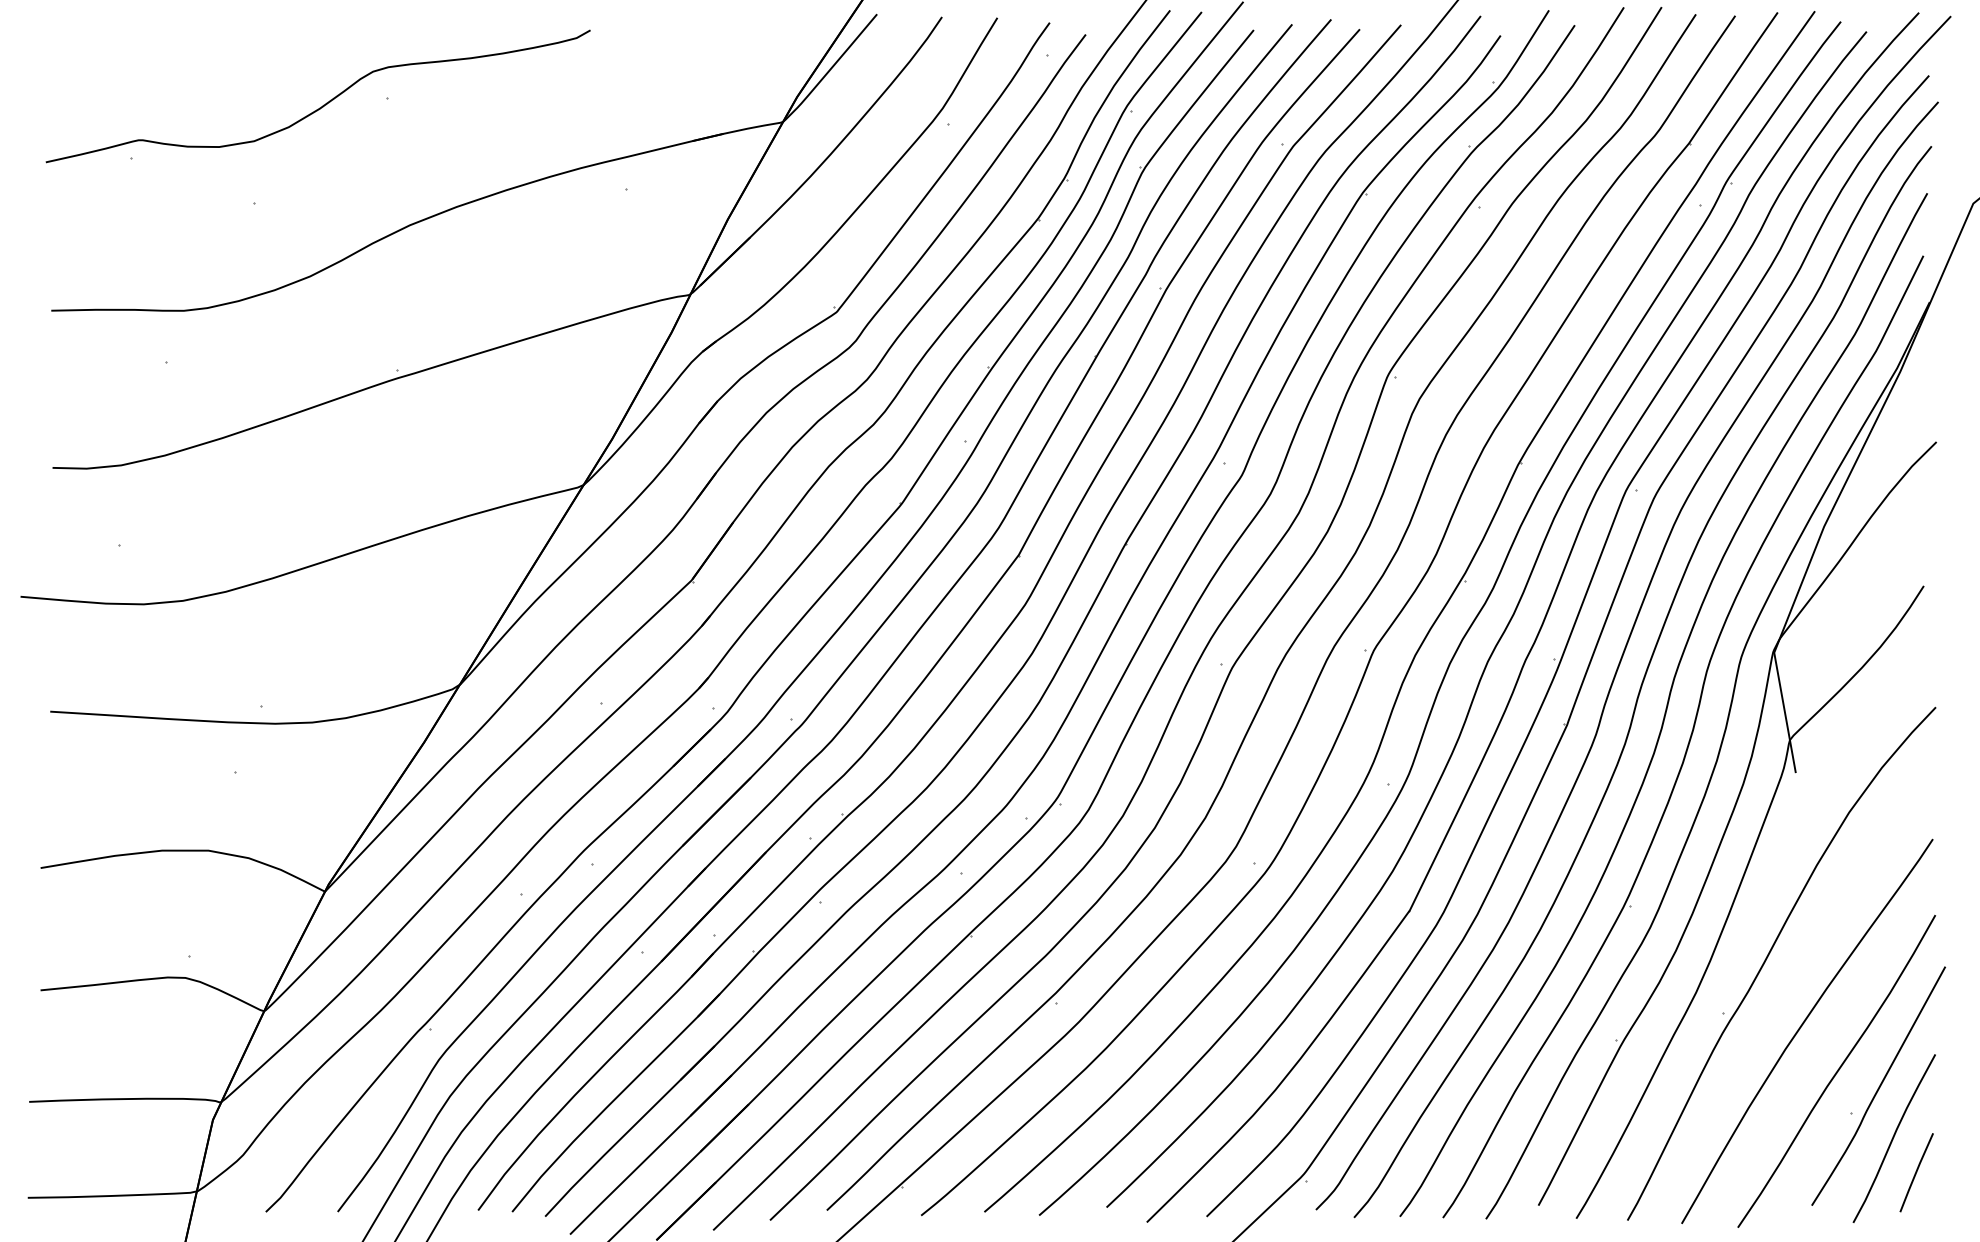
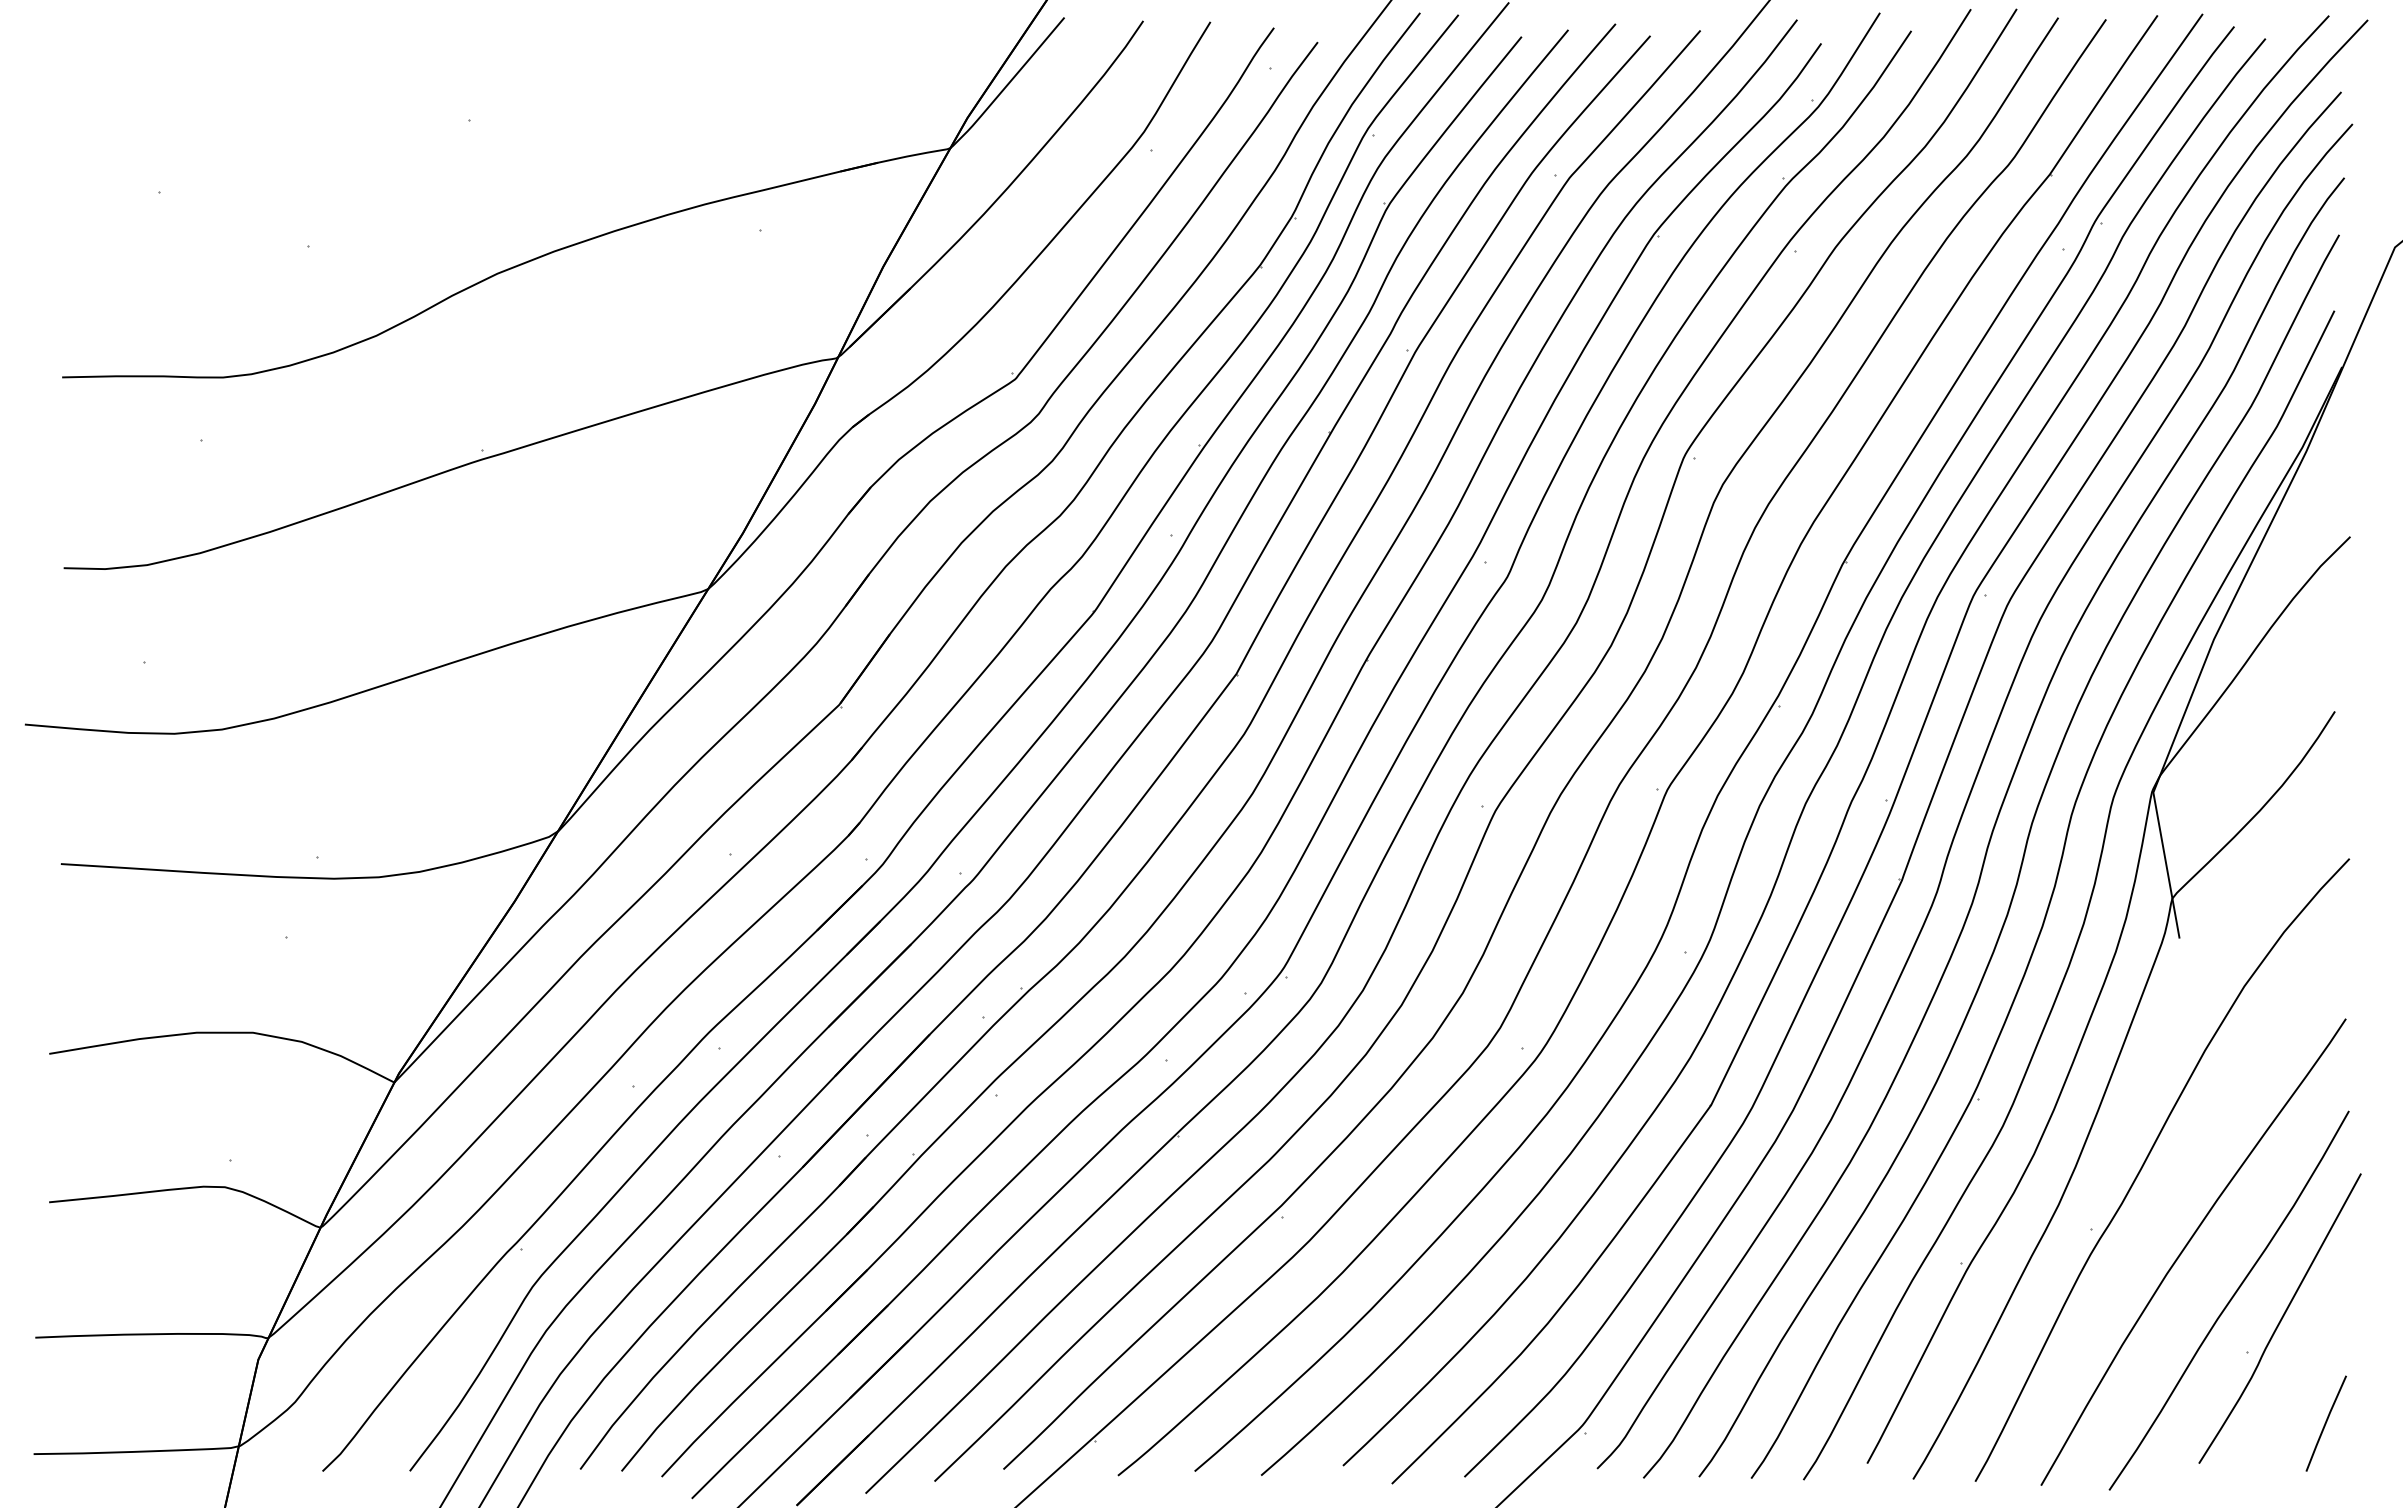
curve: (323, 104) -> (392, 127), removed
curve: (1893, 1137) -> (2298, 1381), removed

